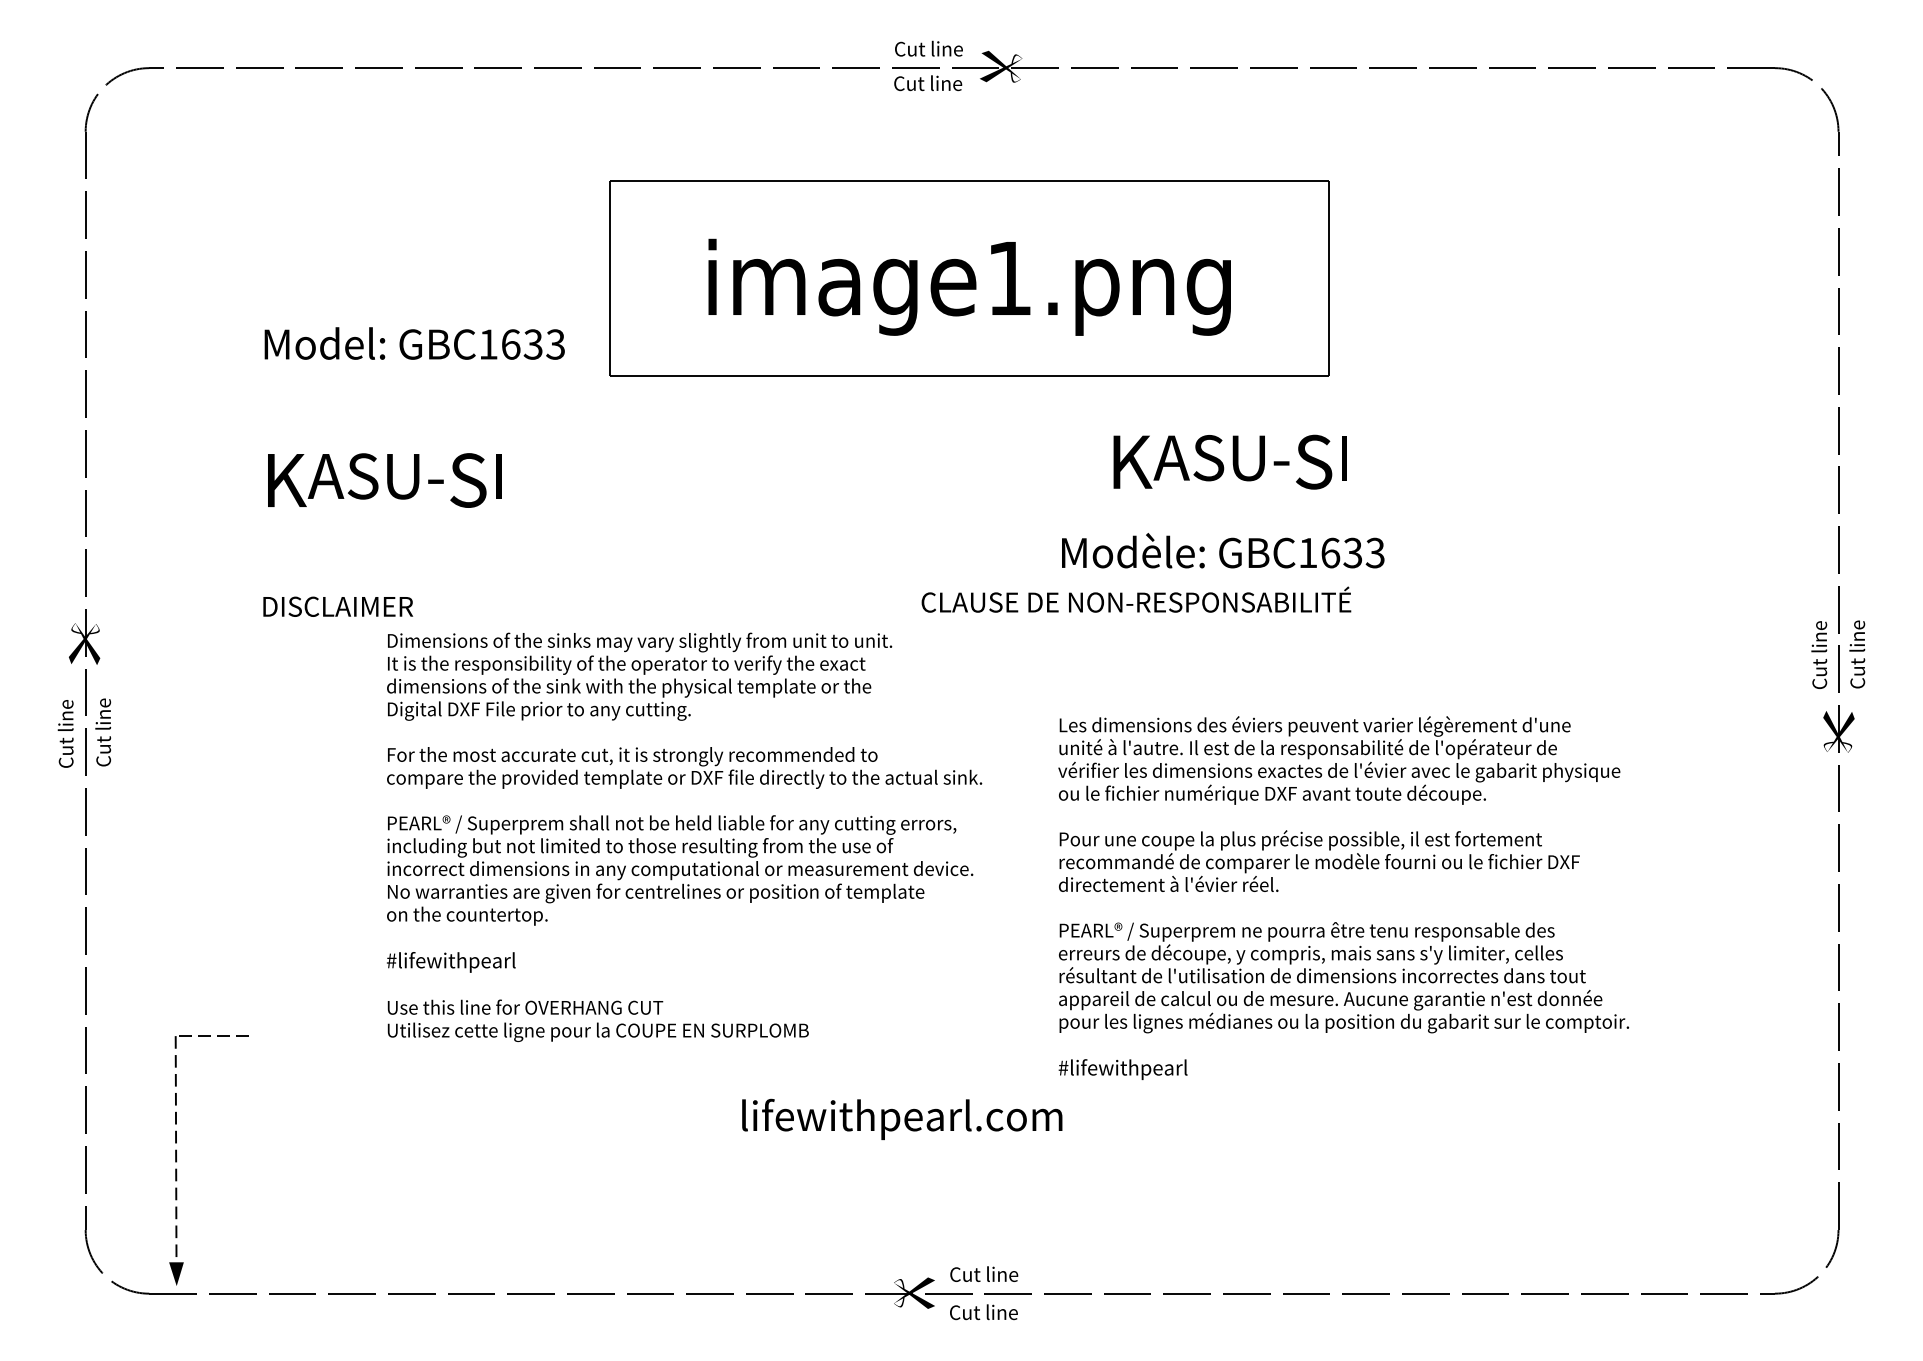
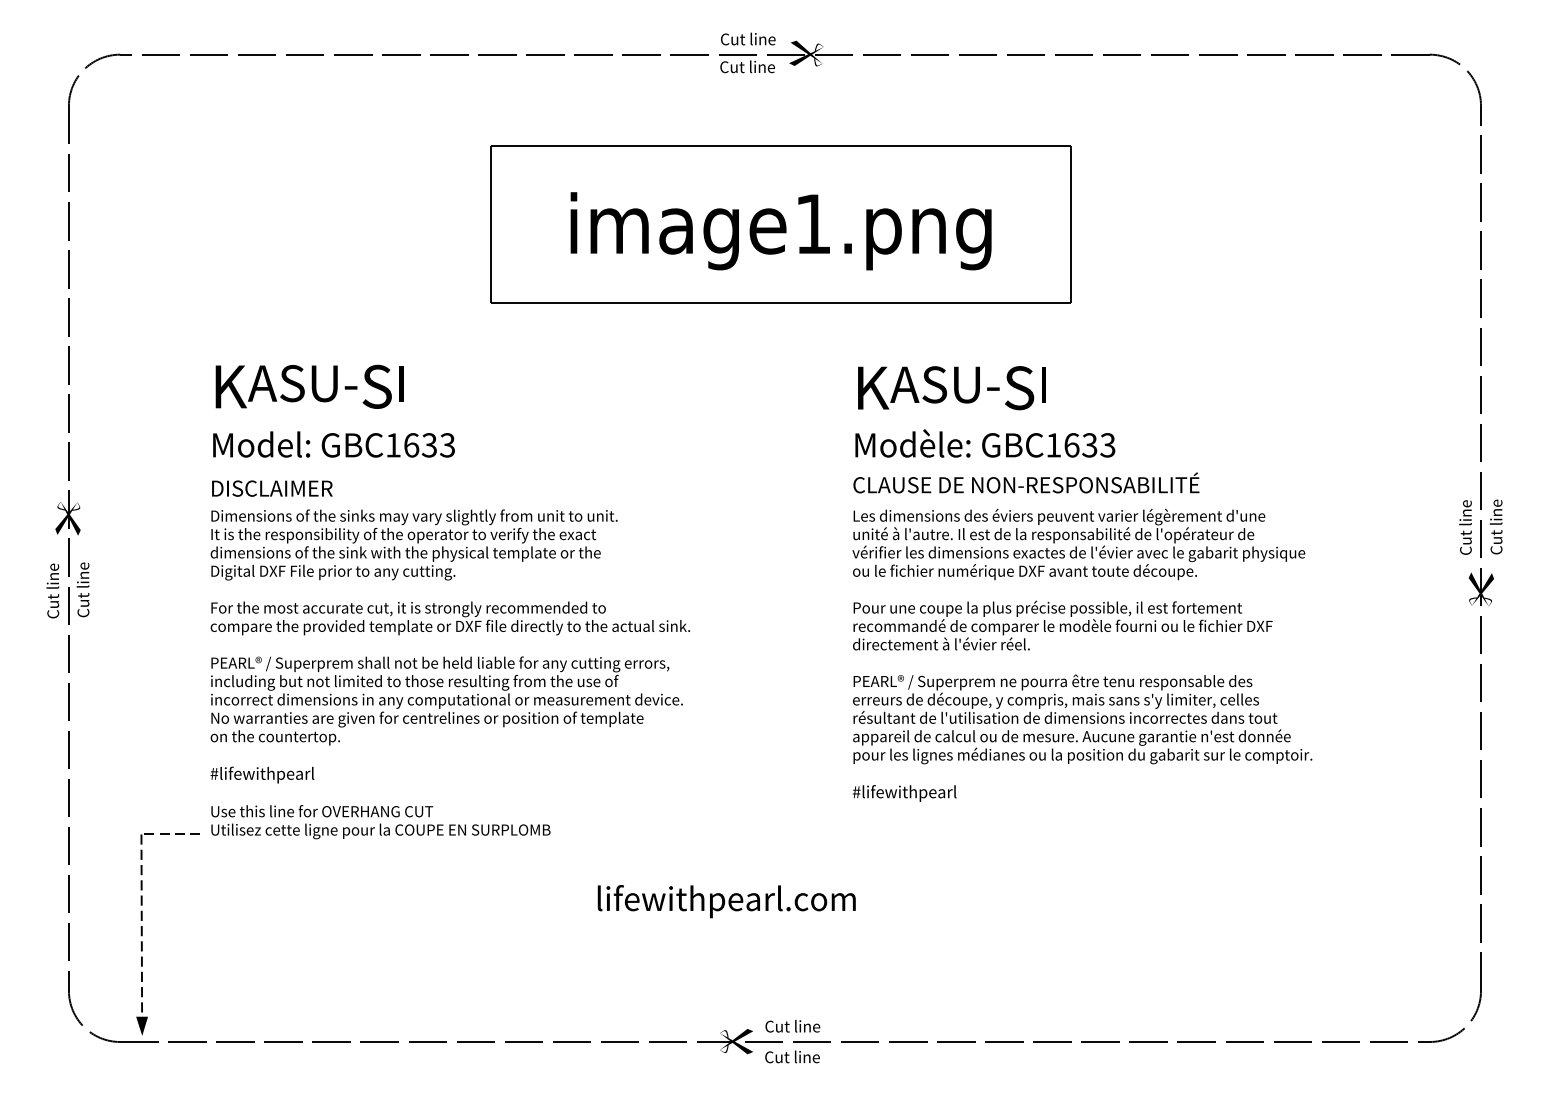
text: (414, 343) -> (333, 444), moved
text: (1229, 462) -> (951, 388), moved
text: (1136, 599) -> (1026, 482), moved
text: (683, 837) -> (449, 674), moved
text: (1343, 897) -> (1082, 654), moved

